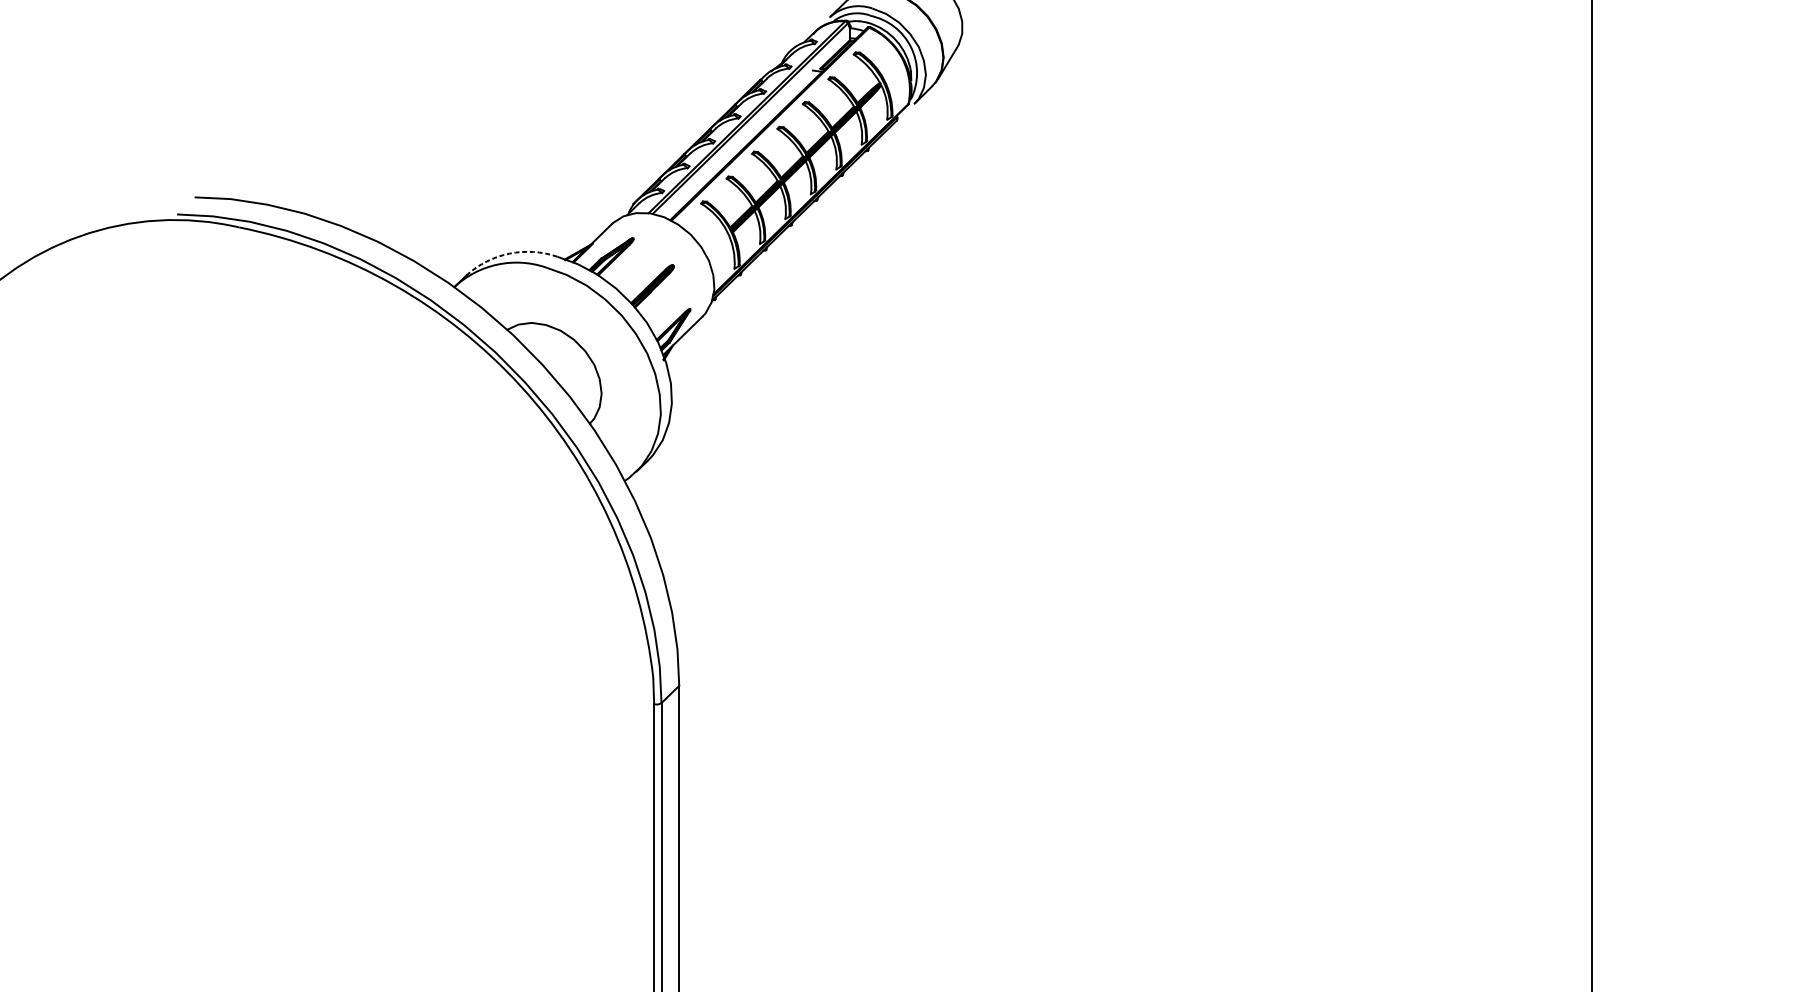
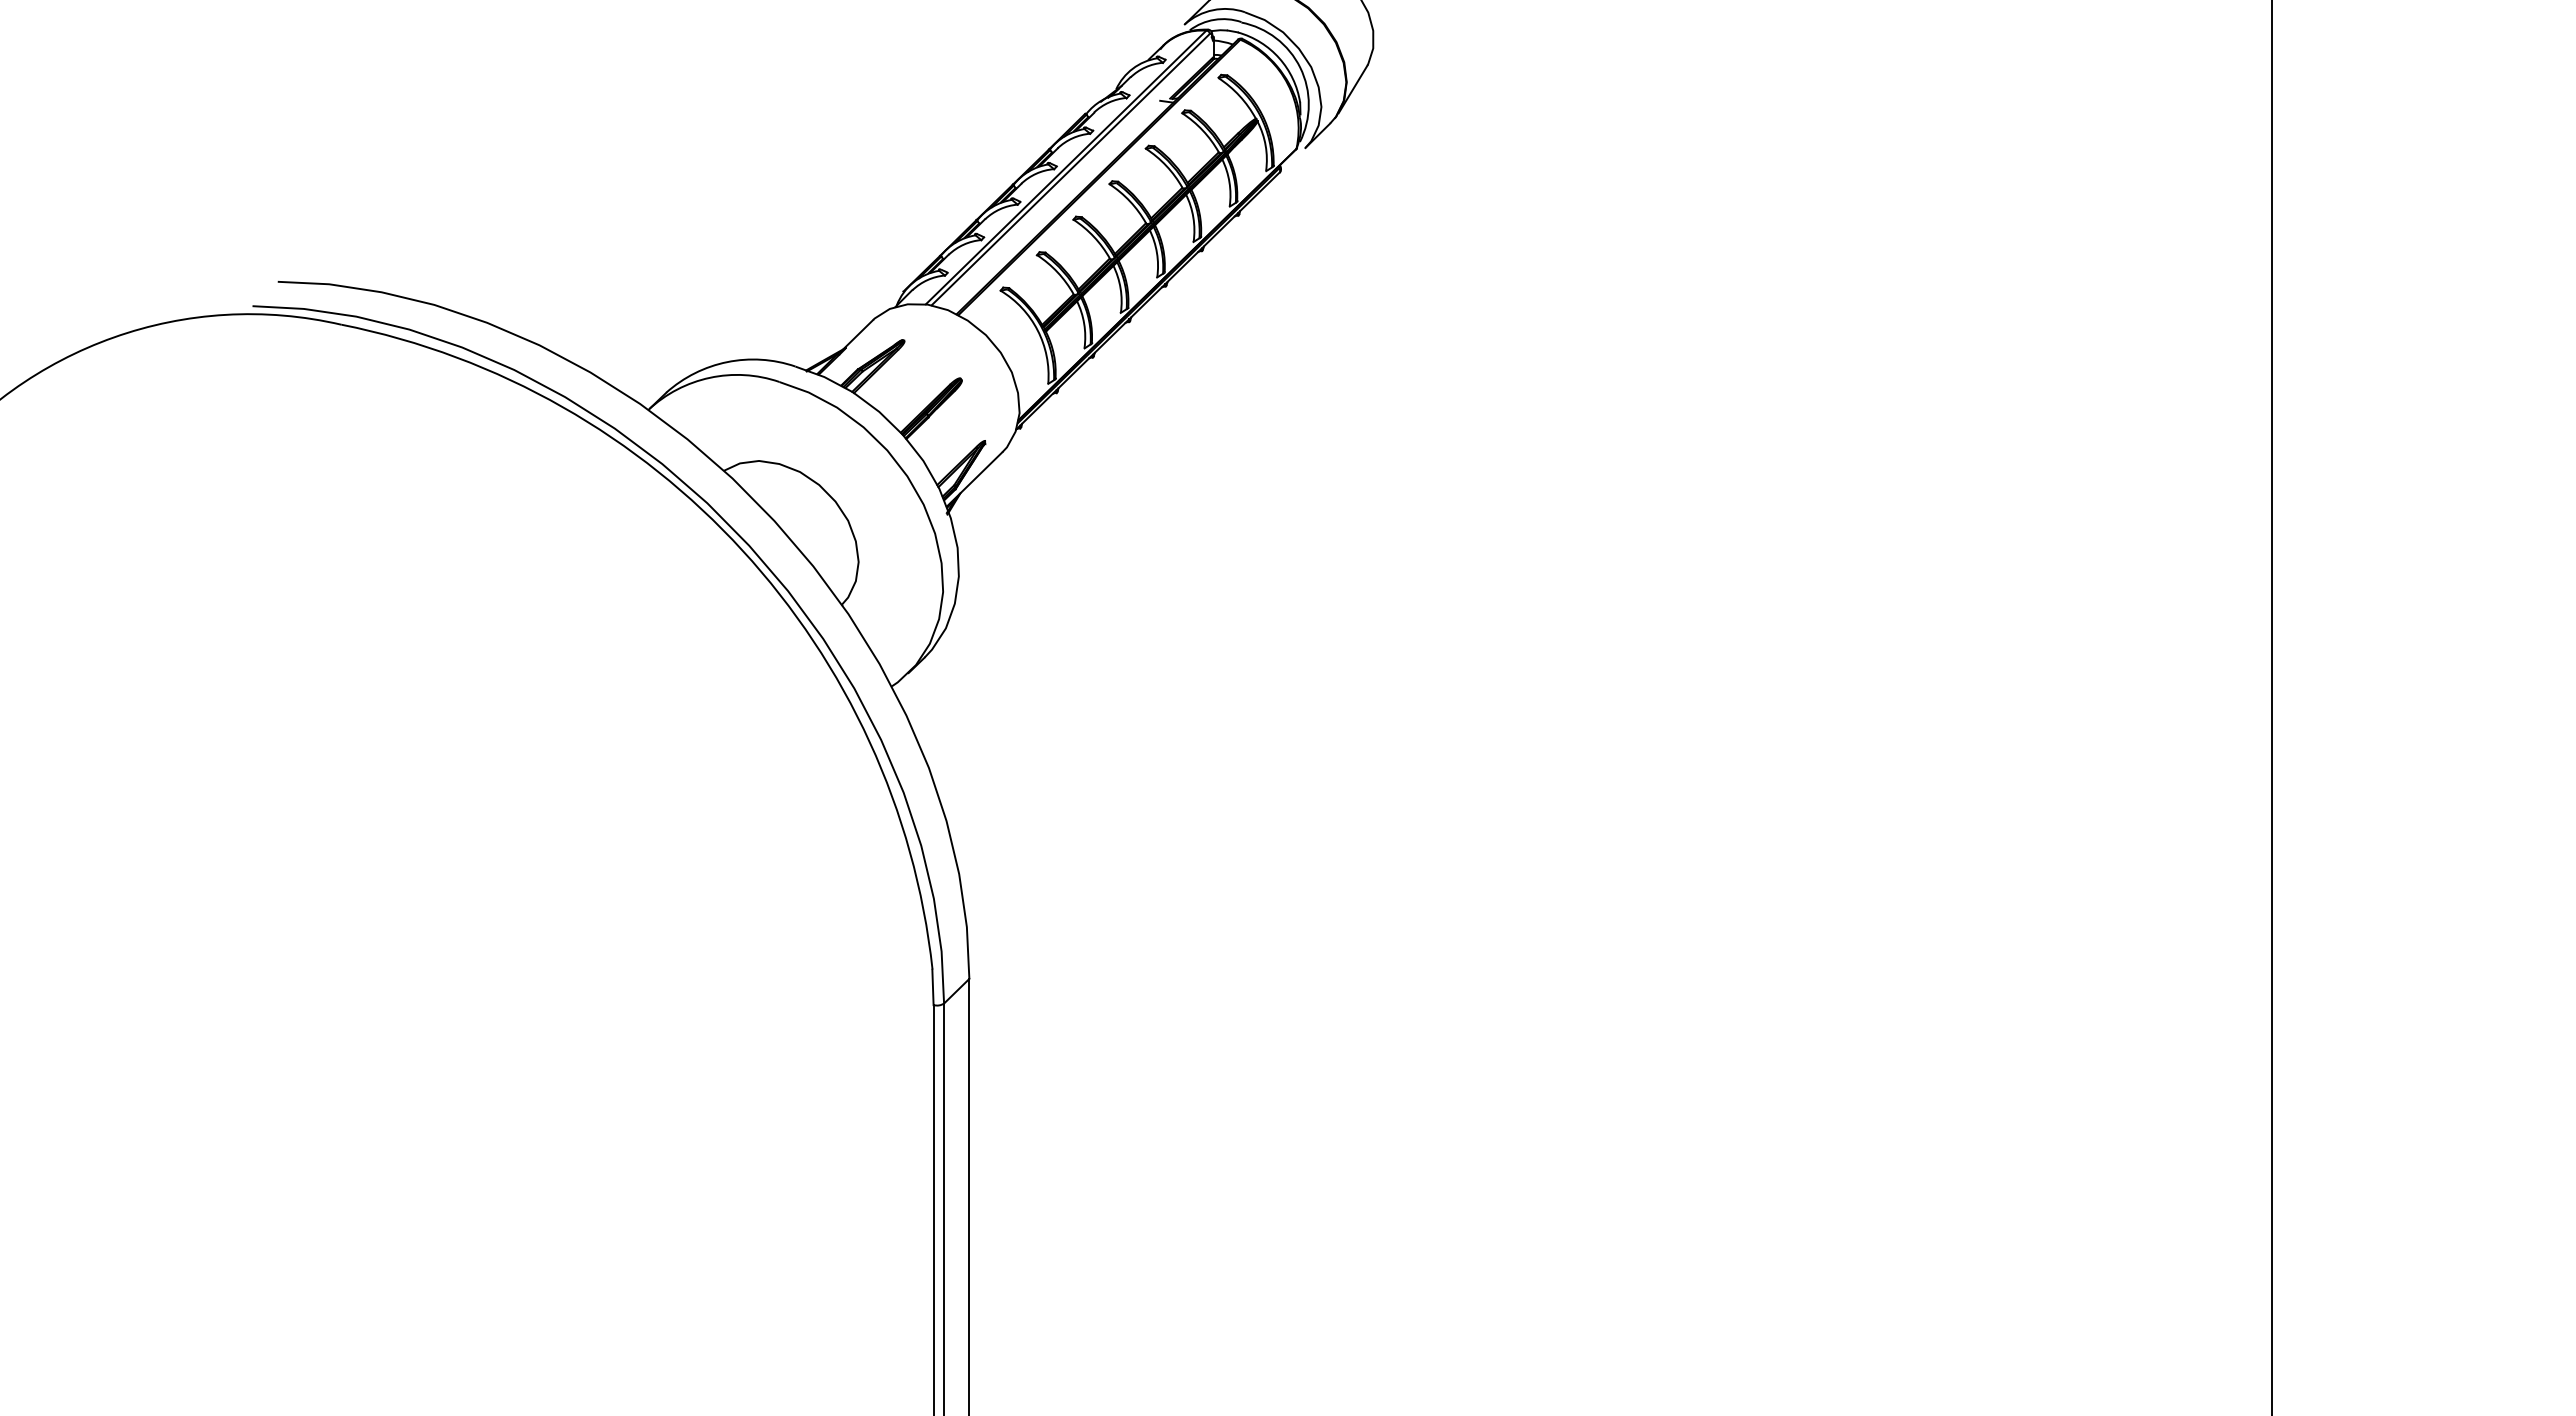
arc: (509, 253) -> (727, 362), dashed -> solid

